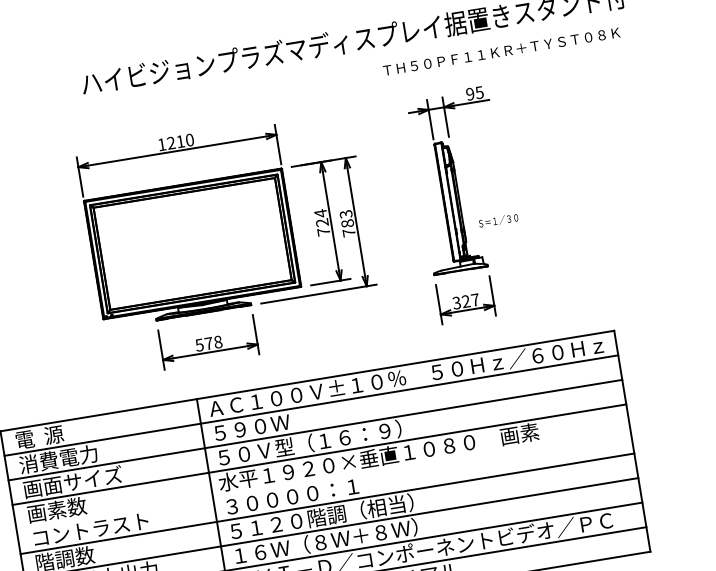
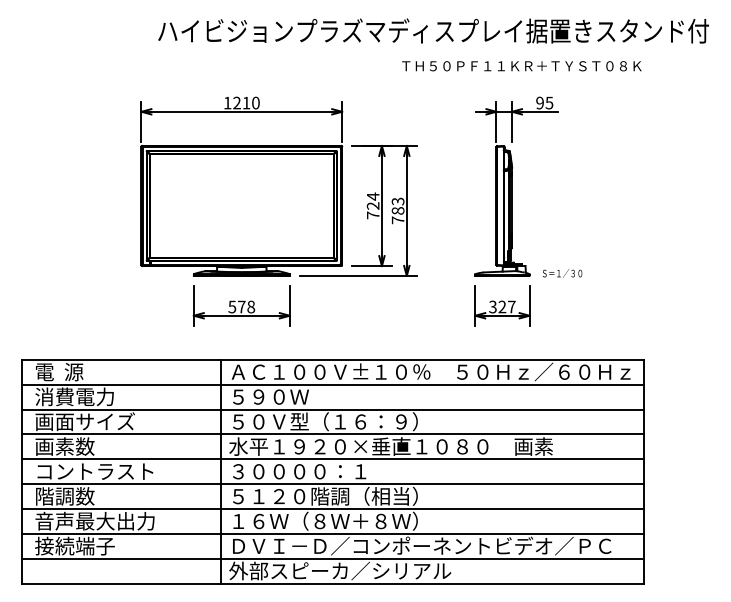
text: (501, 52) -> (521, 66), moved
text: (498, 220) -> (562, 273), moved
line: (323, 479) -> (332, 459), added

